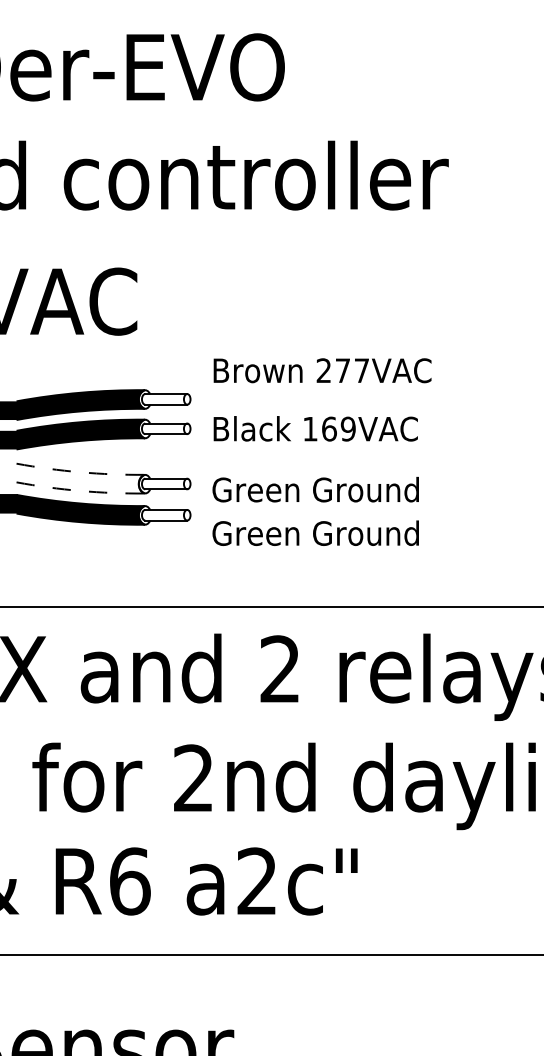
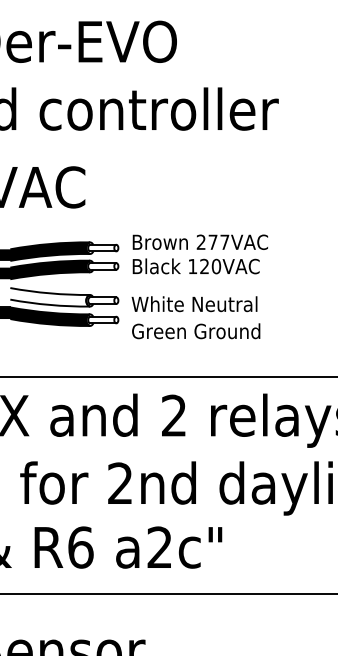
text: (321, 369) -> (199, 241), moved
text: (338, 428) -> (210, 266), 169VAC -> 120VAC
arc: (81, 472) -> (50, 293), dashed -> solid
arc: (81, 490) -> (50, 304), dashed -> solid
text: (314, 490) -> (195, 304), Green Ground -> White Neutral

